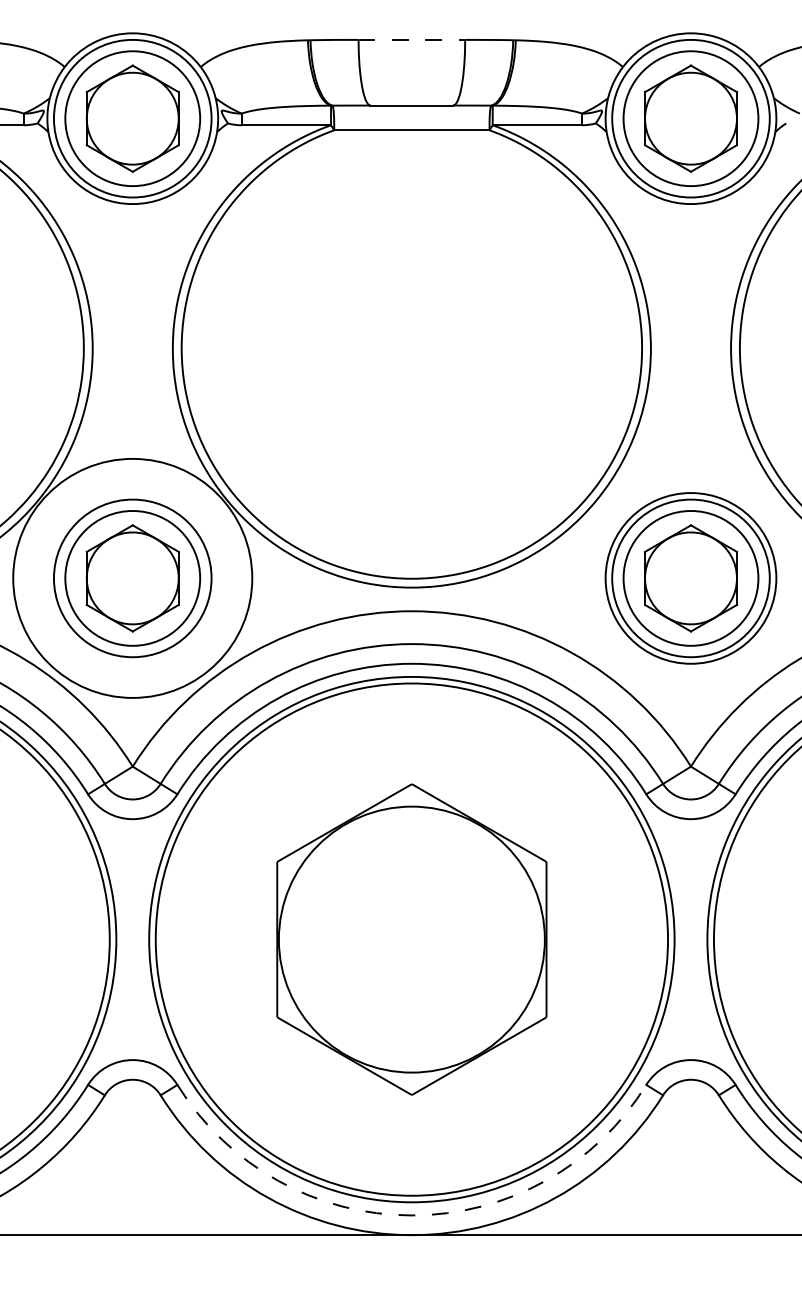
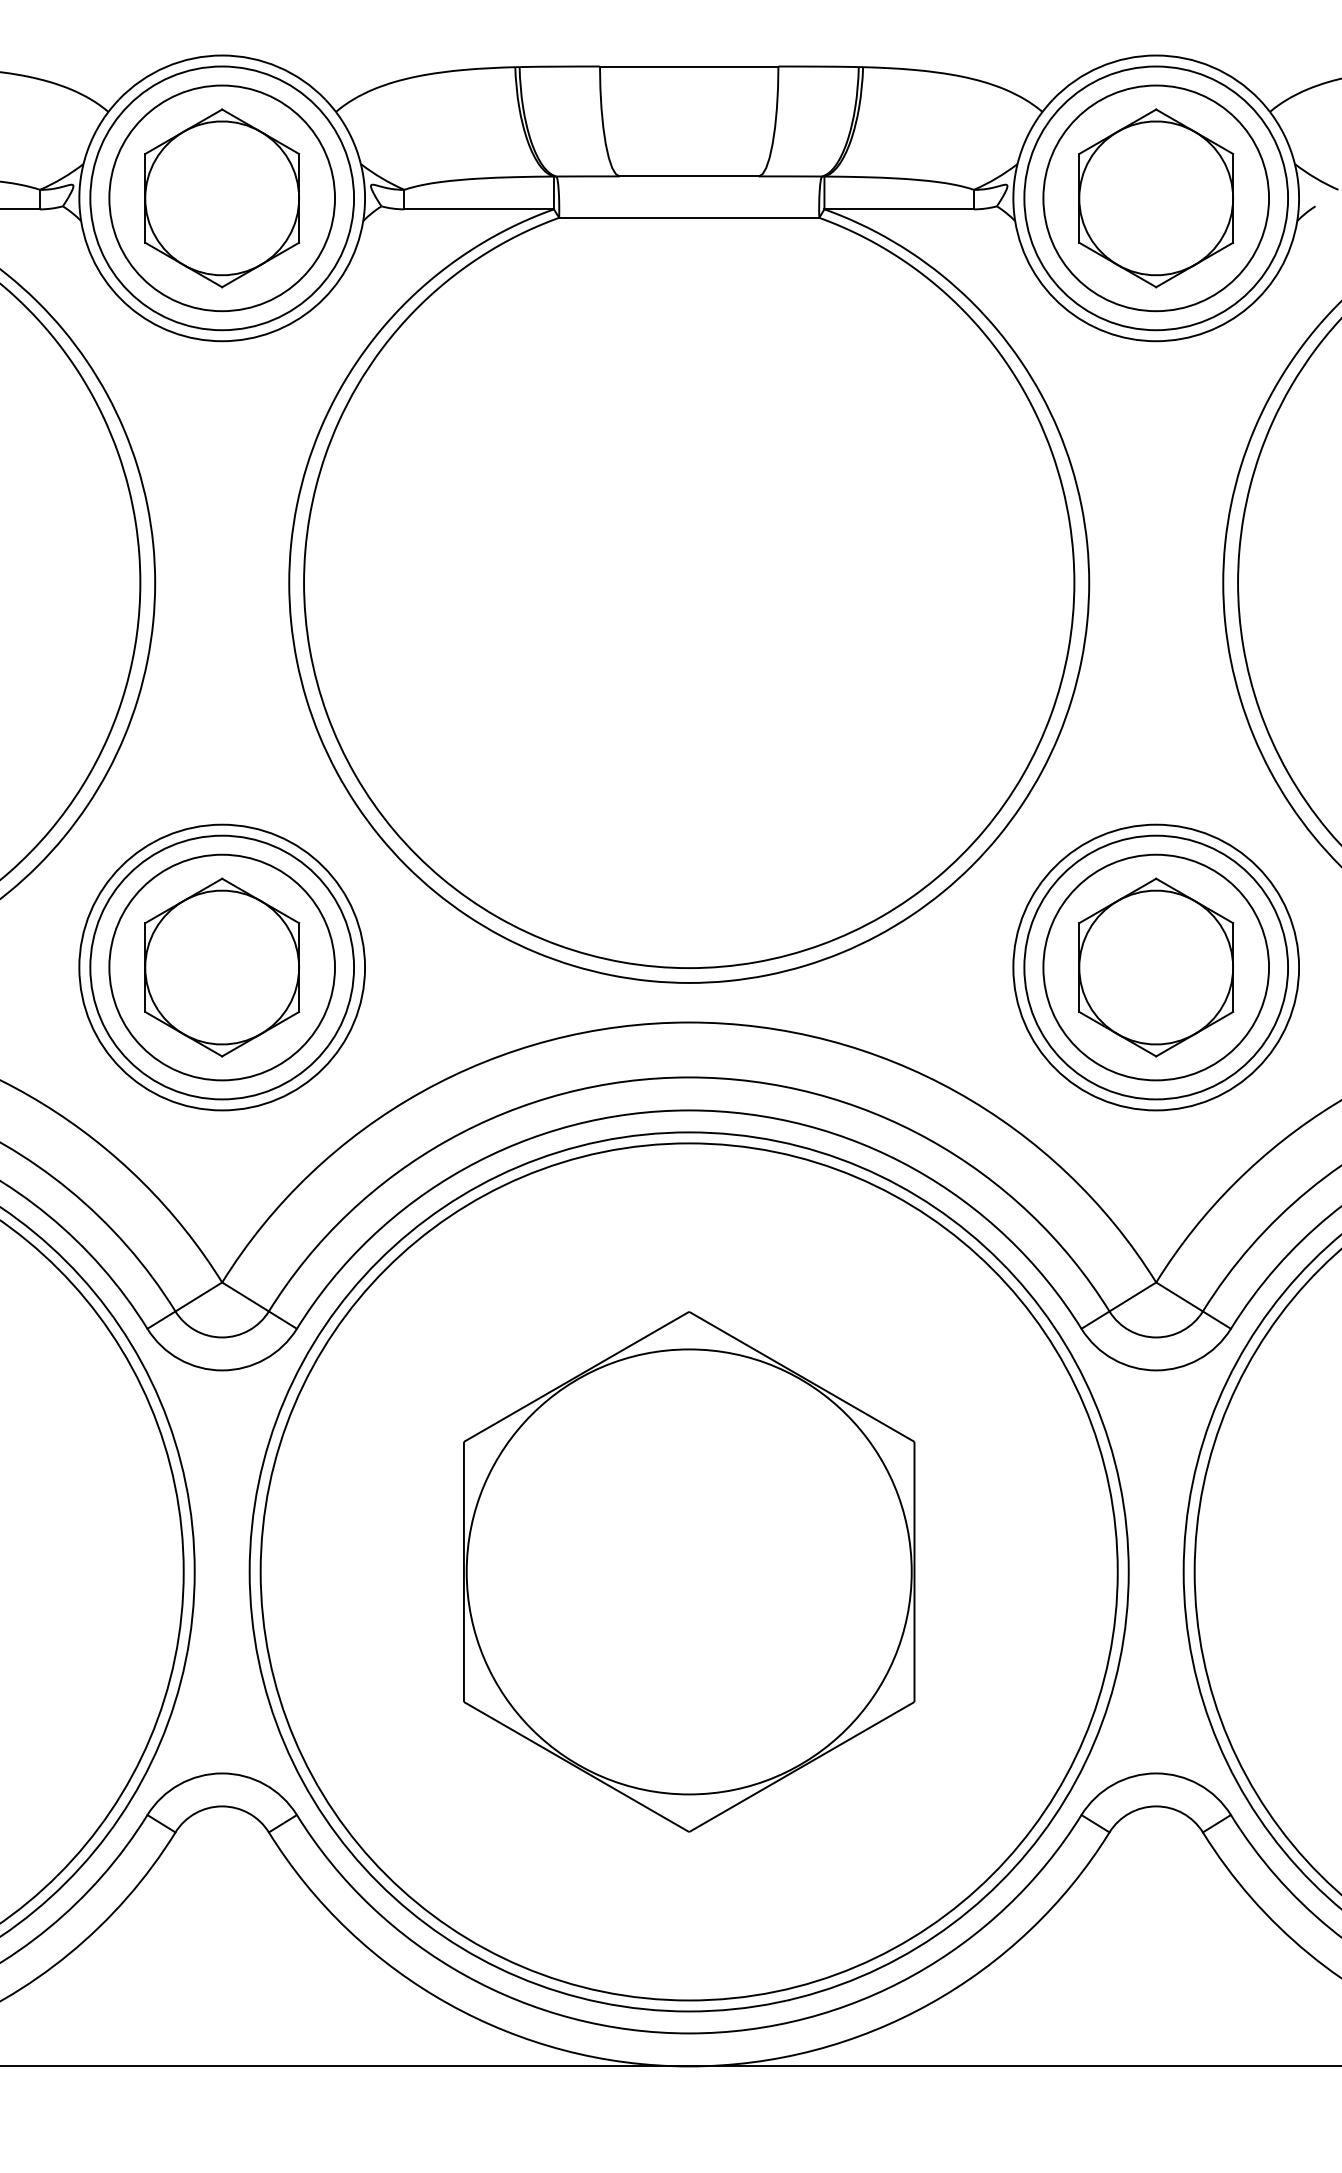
line: (412, 39) -> (690, 65), dashed -> solid
circle: (132, 578) -> (221, 967), size x0.71
arc: (411, 1215) -> (688, 2033), dashed -> solid

